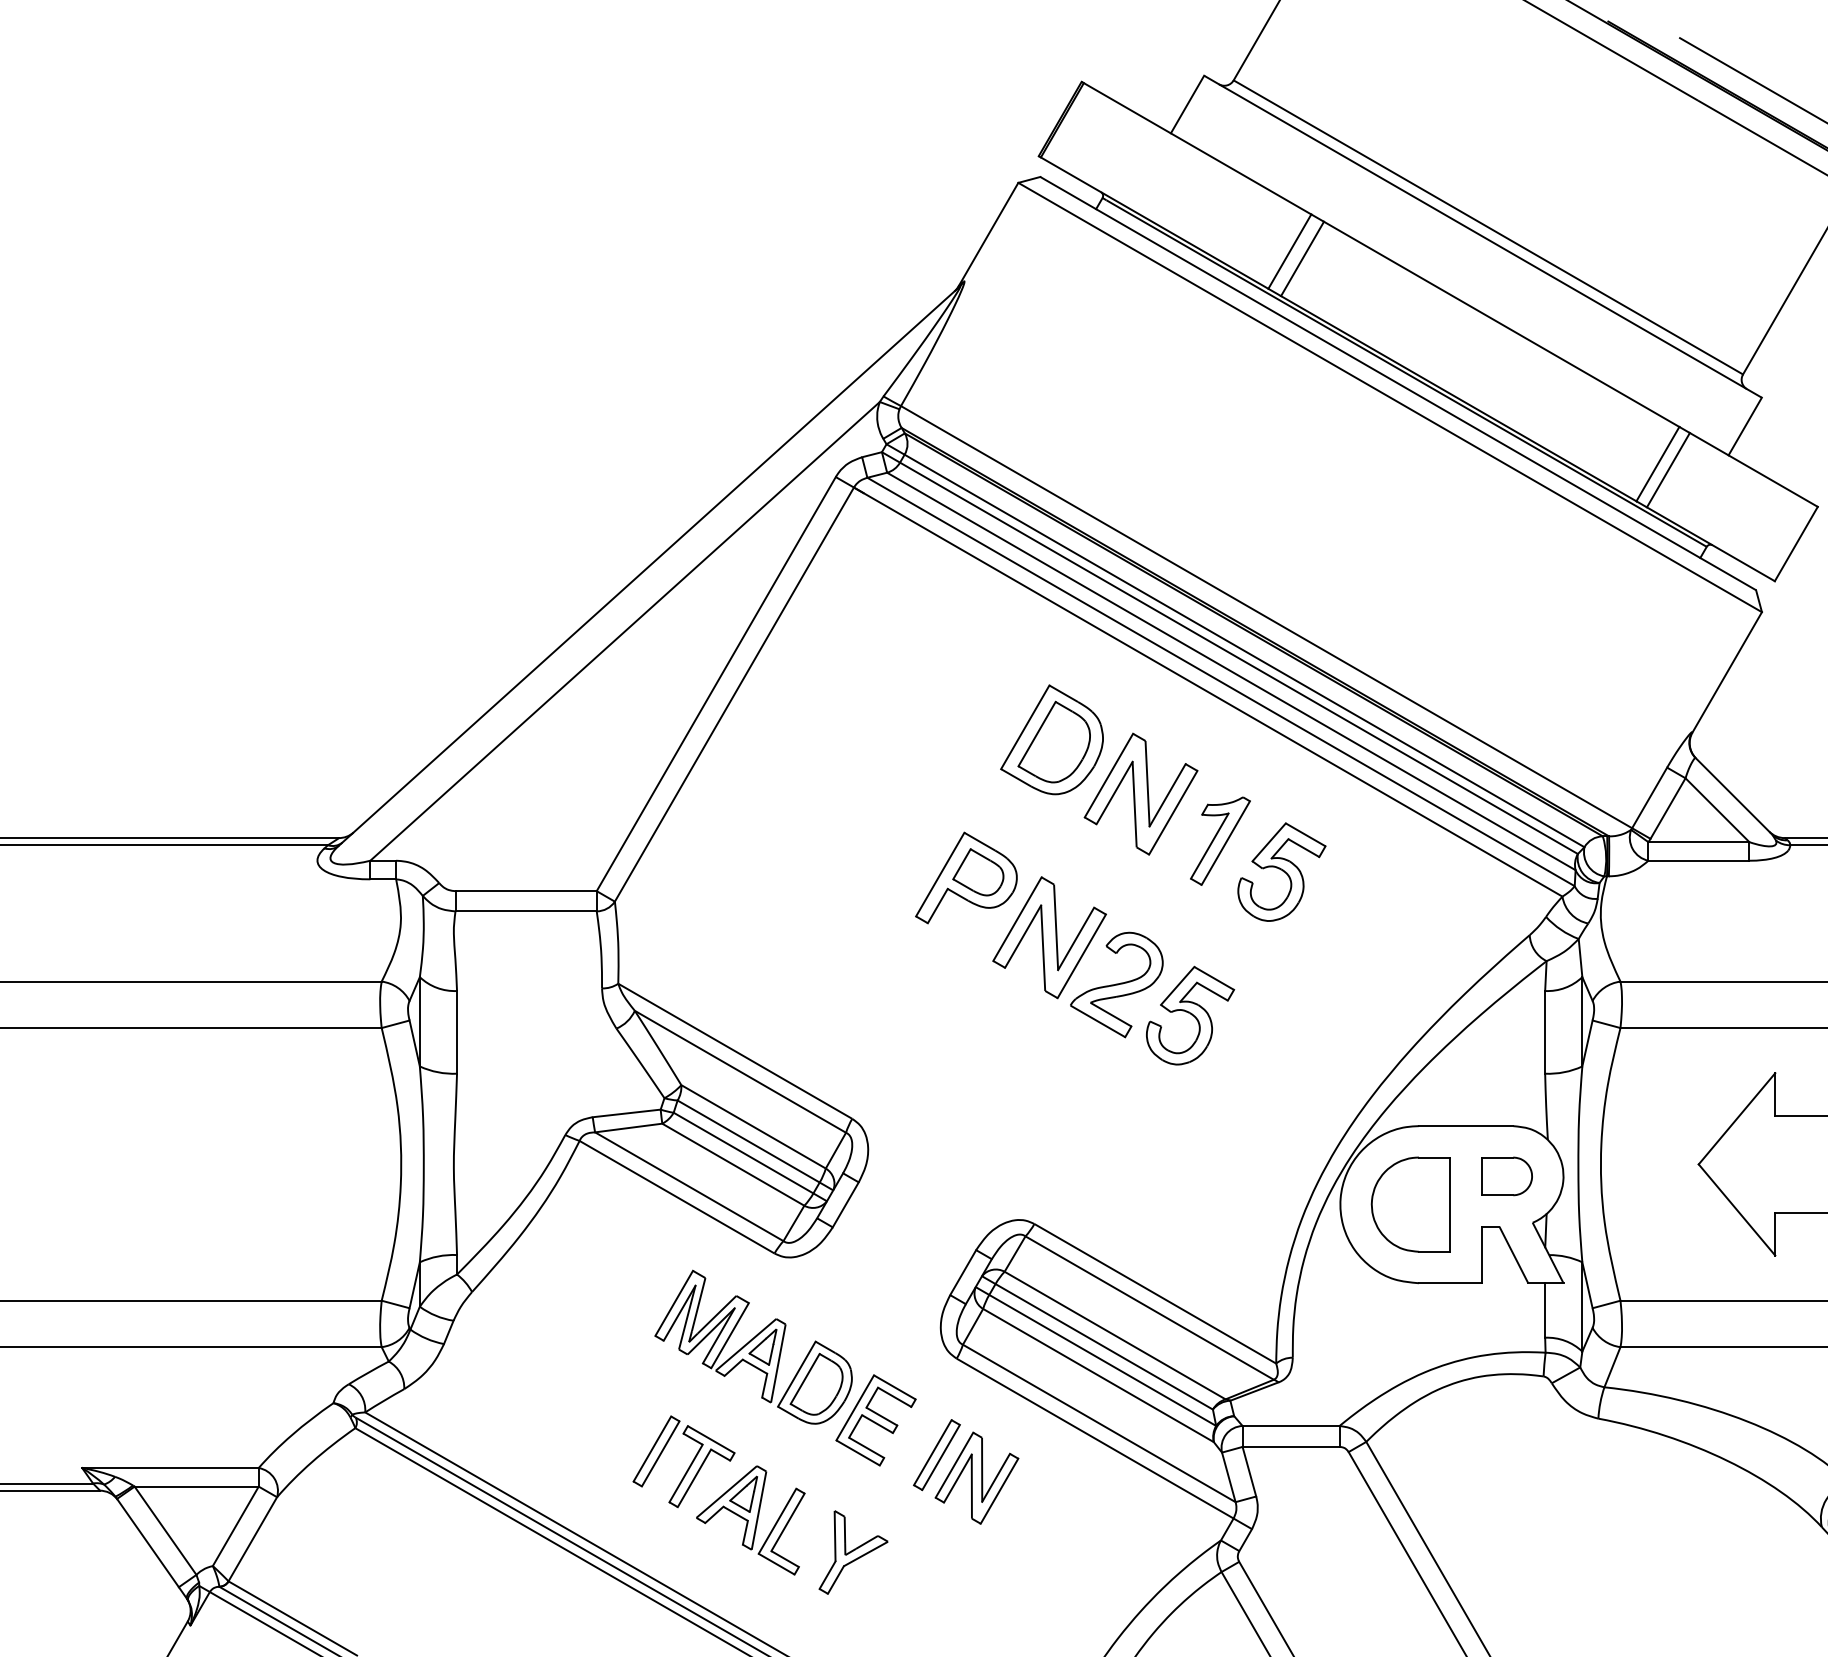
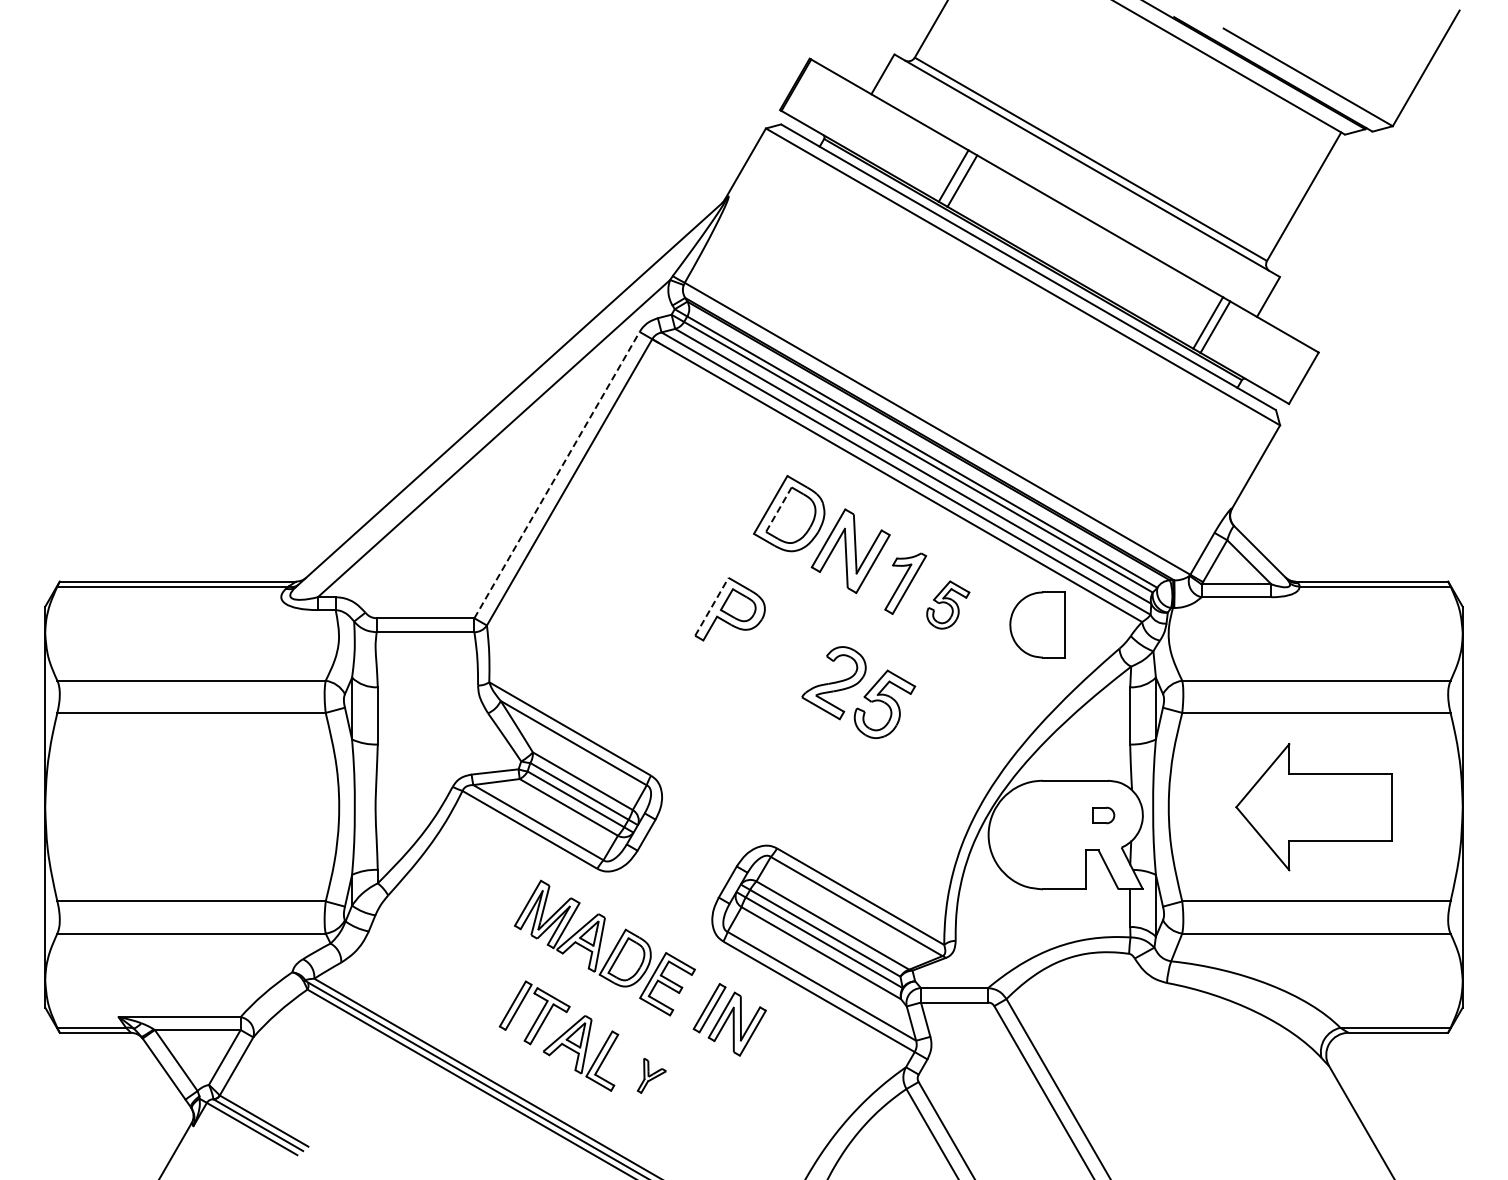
line: (716, 683) -> (557, 474), solid -> dashed
line: (1036, 733) -> (778, 509), solid -> dashed
part: (1282, 871) -> (948, 604), size x0.7
line: (941, 874) -> (712, 606), solid -> dashed
part: (1049, 937) -> (787, 650), removed
part: (1506, 1176) -> (1103, 815), size x0.6
part: (1411, 1203) -> (1037, 624), moved
part: (852, 1552) -> (651, 1075), size x0.6

